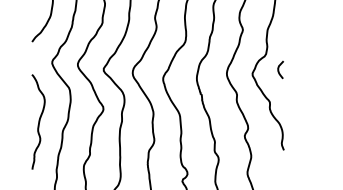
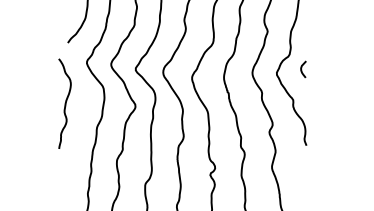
curve: (38, 121) -> (64, 103), moved

